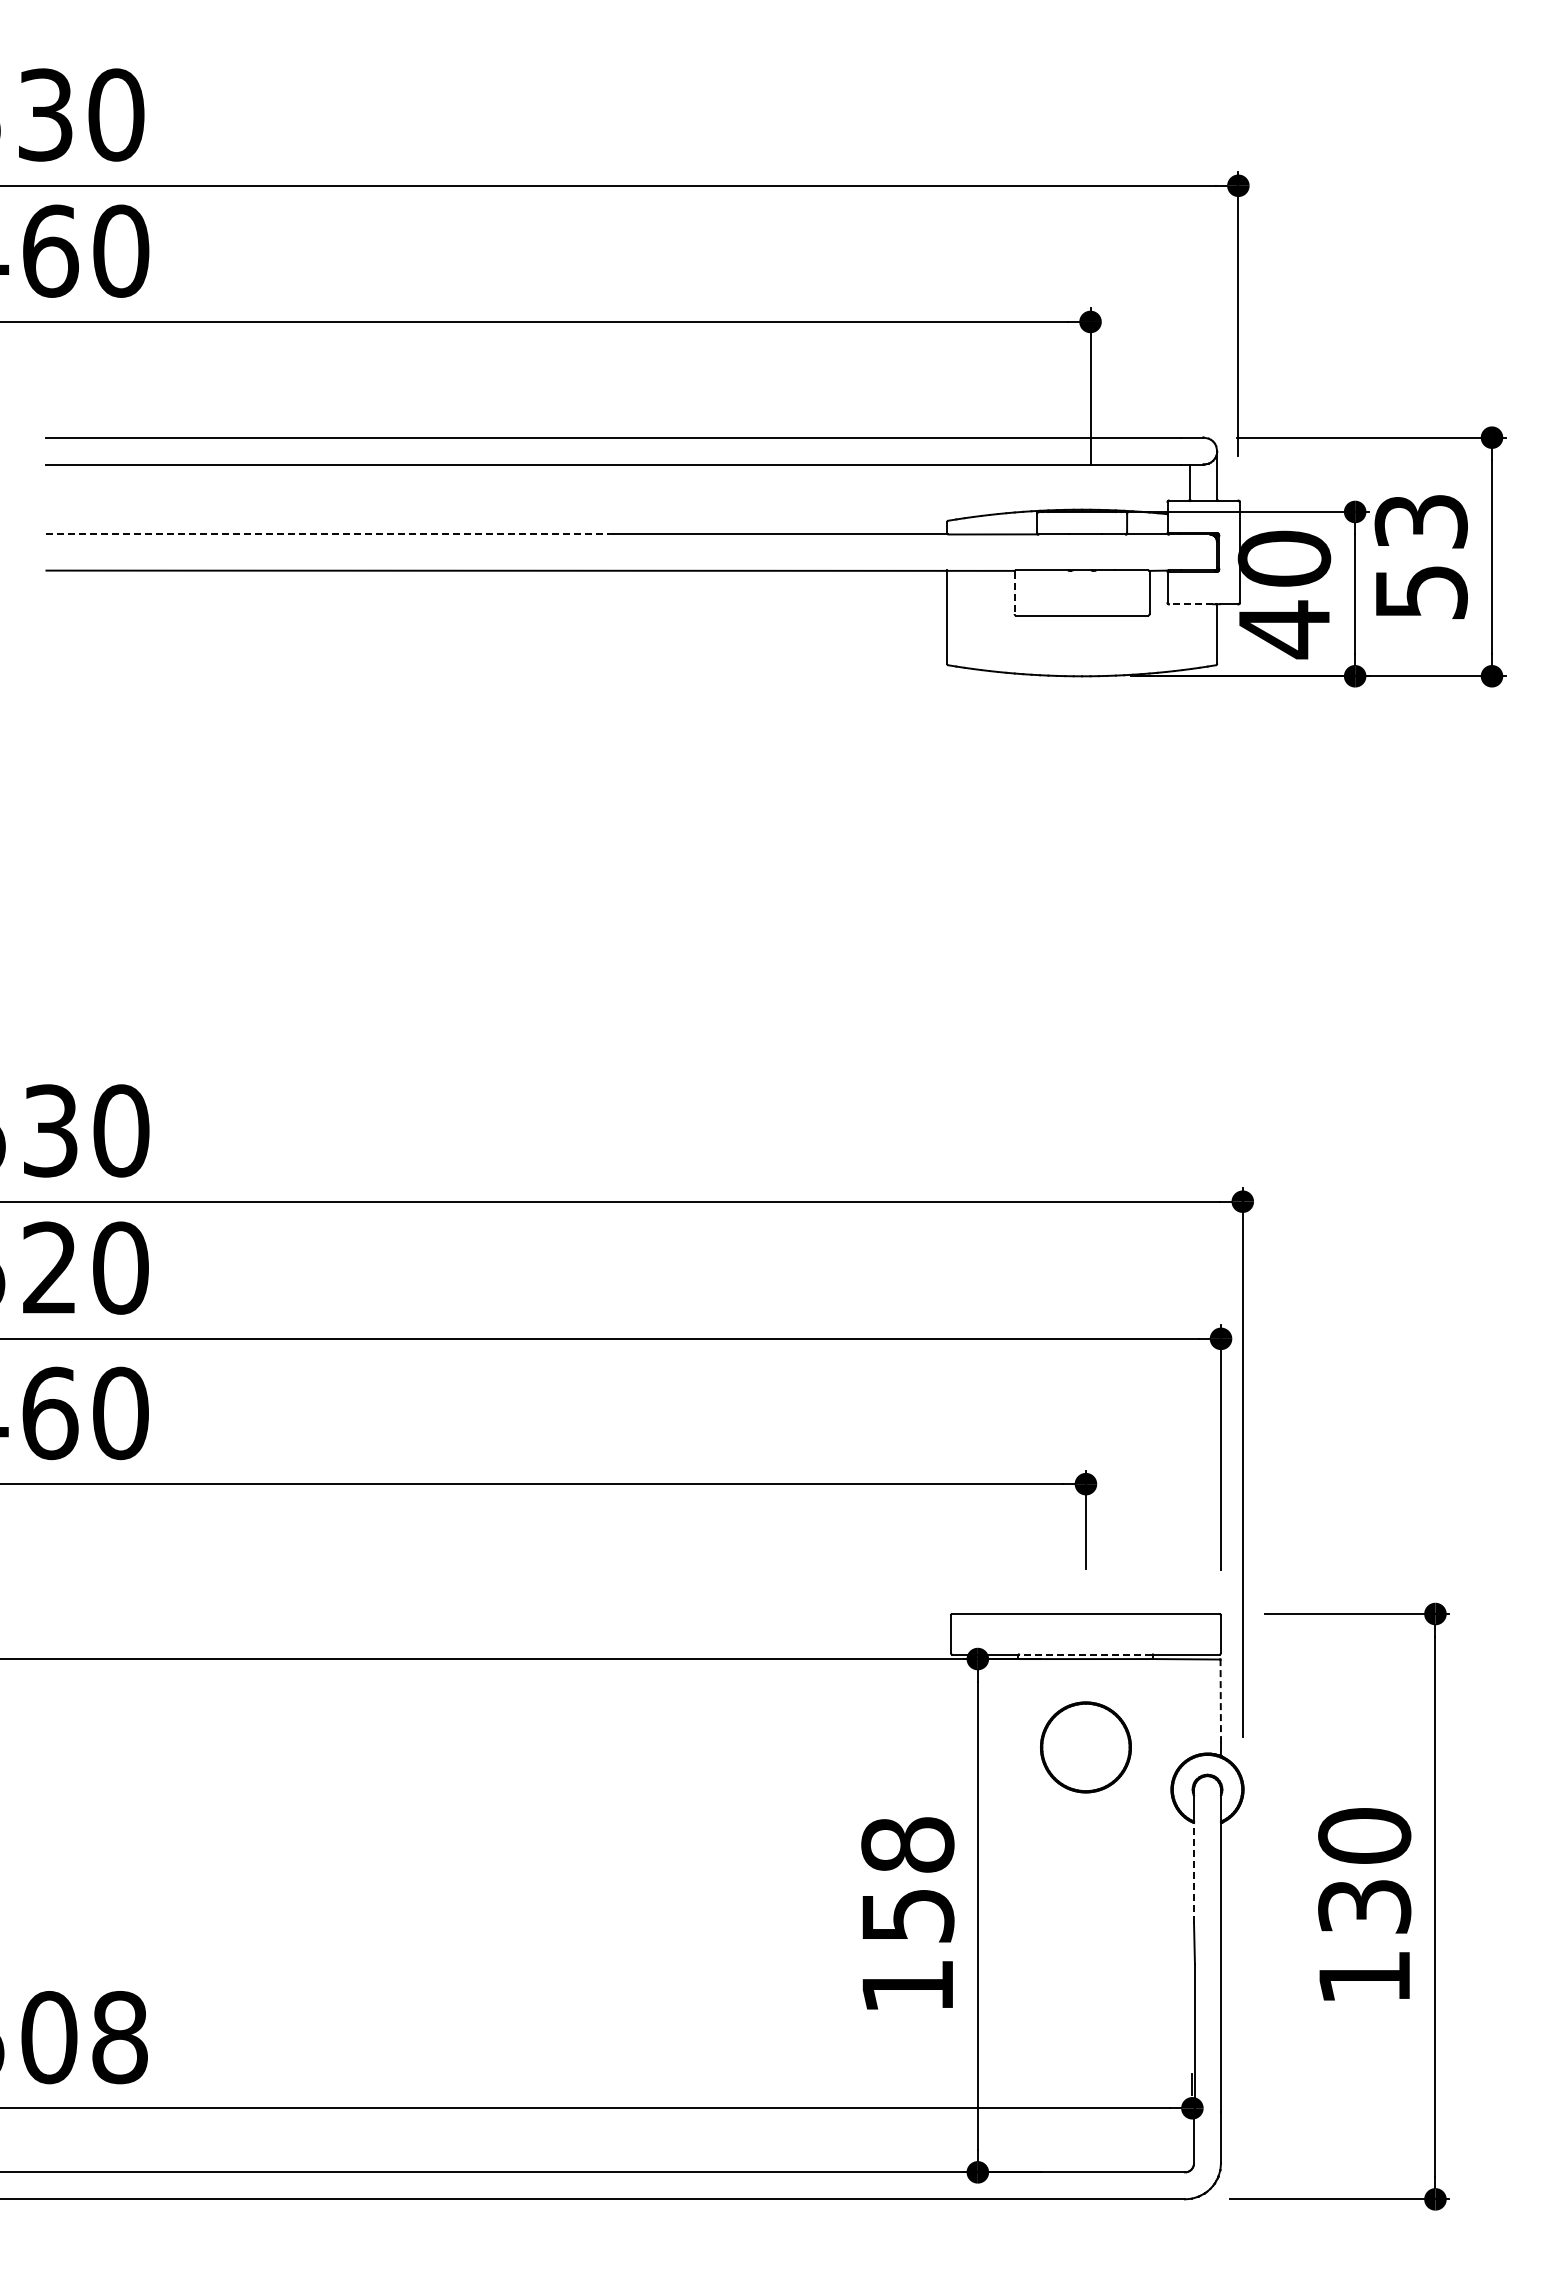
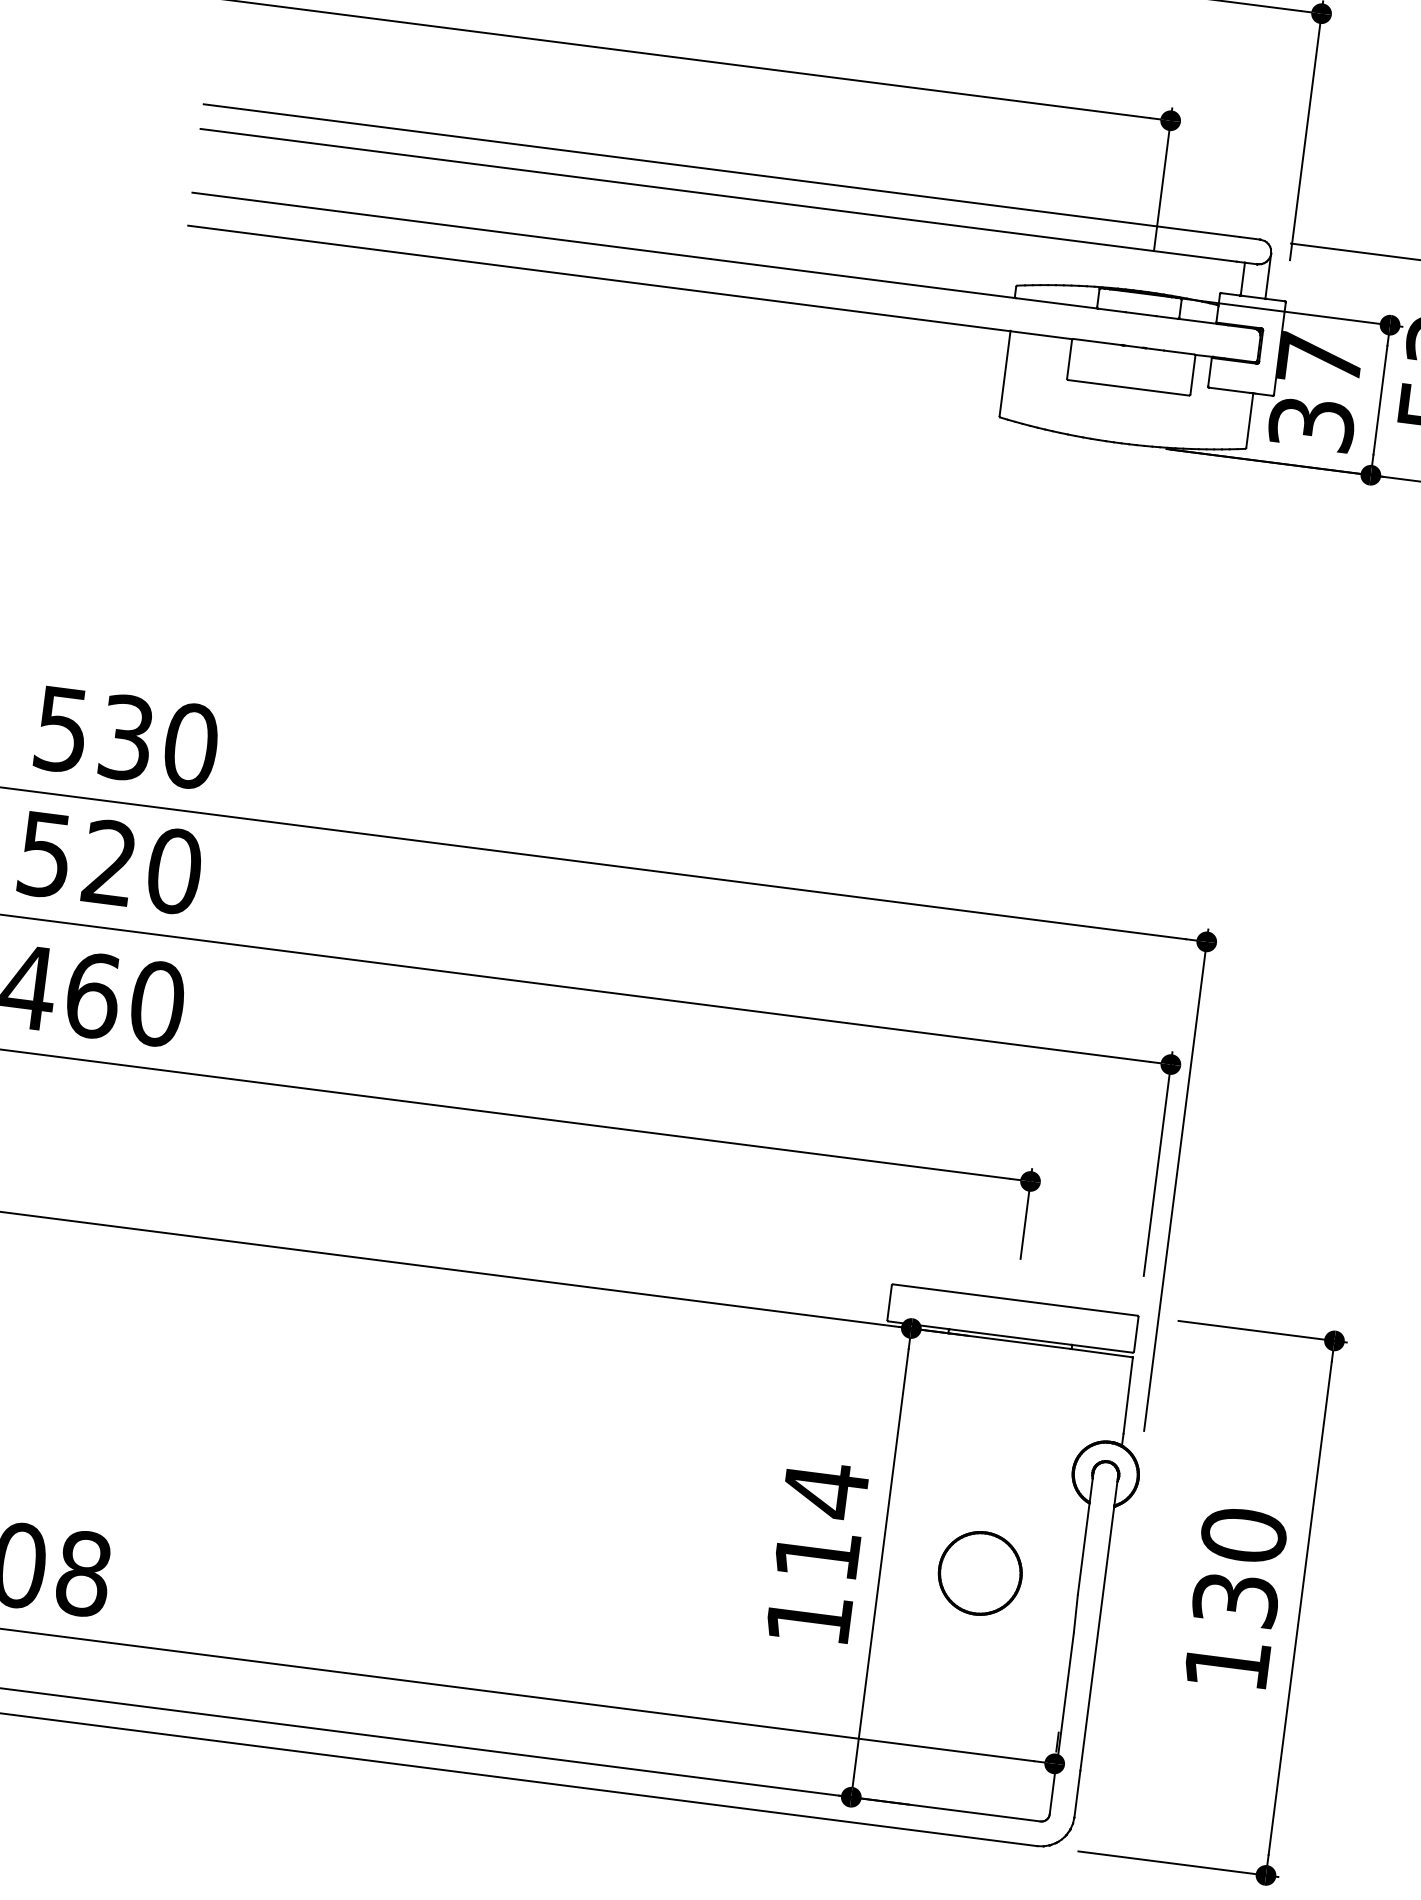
line: (330, 534) -> (451, 225), dashed -> solid
line: (1014, 593) -> (1069, 359), dashed -> solid
text: (1284, 594) -> (1315, 392), 40 -> 37
line: (1190, 604) -> (1228, 390), dashed -> solid
line: (1085, 1654) -> (1010, 1336), dashed -> solid
line: (1220, 1701) -> (1127, 1395), dashed -> solid
part: (1085, 1747) -> (979, 1573), moved
line: (1194, 1872) -> (1084, 1548), dashed -> solid
text: (907, 1878) -> (821, 1520), 158 -> 114

